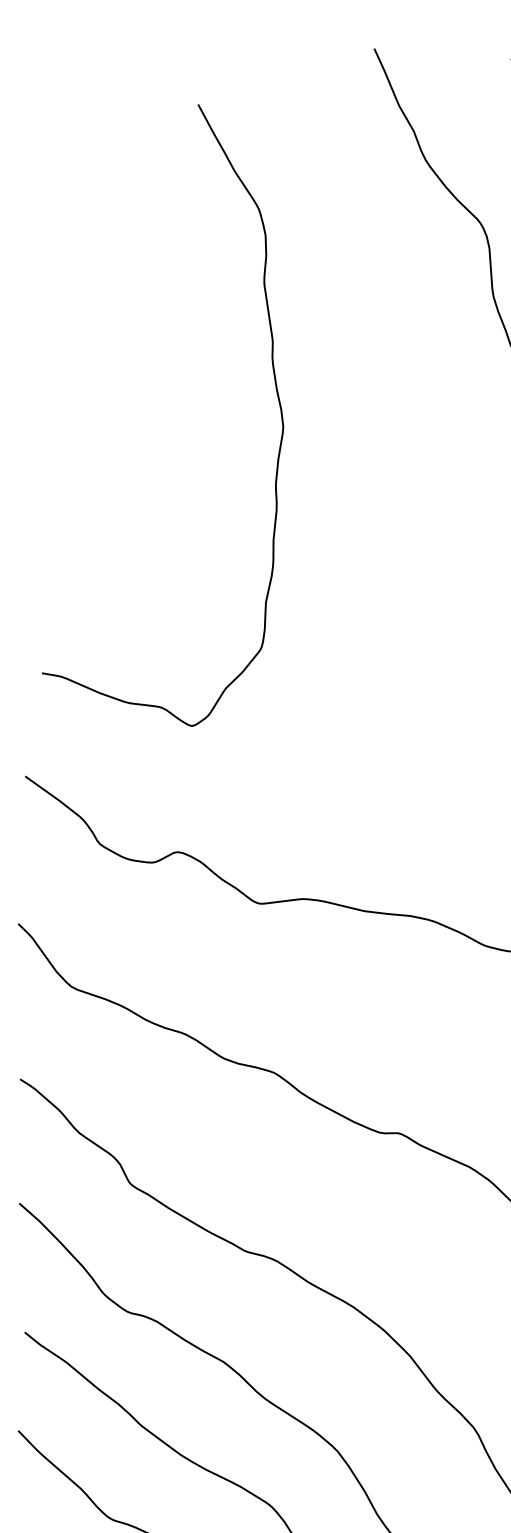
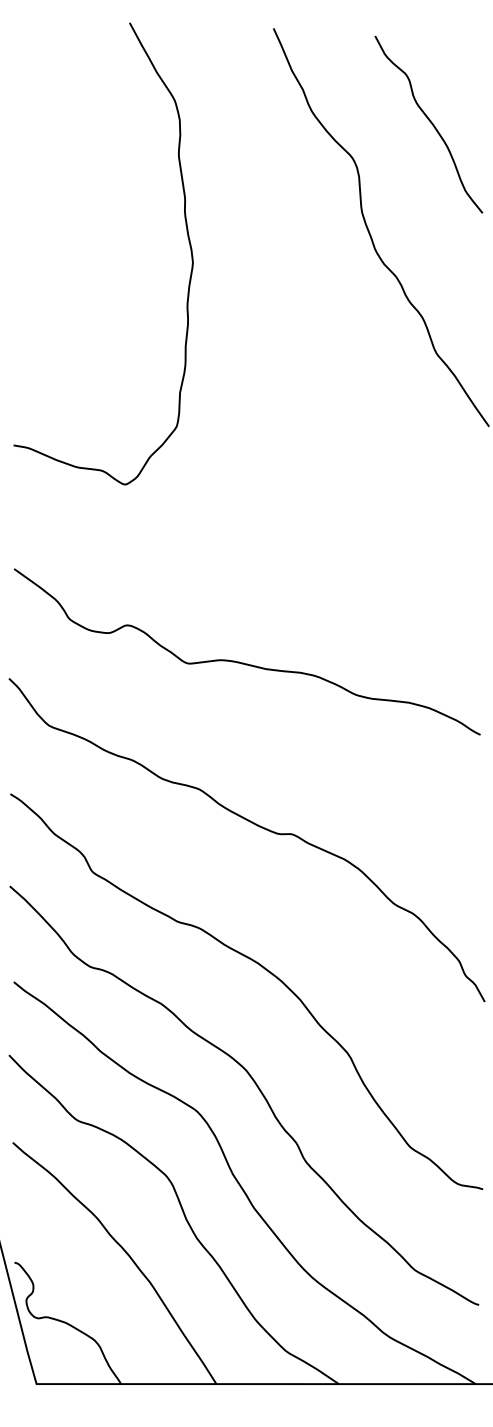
curve: (275, 393) -> (187, 237), moved

